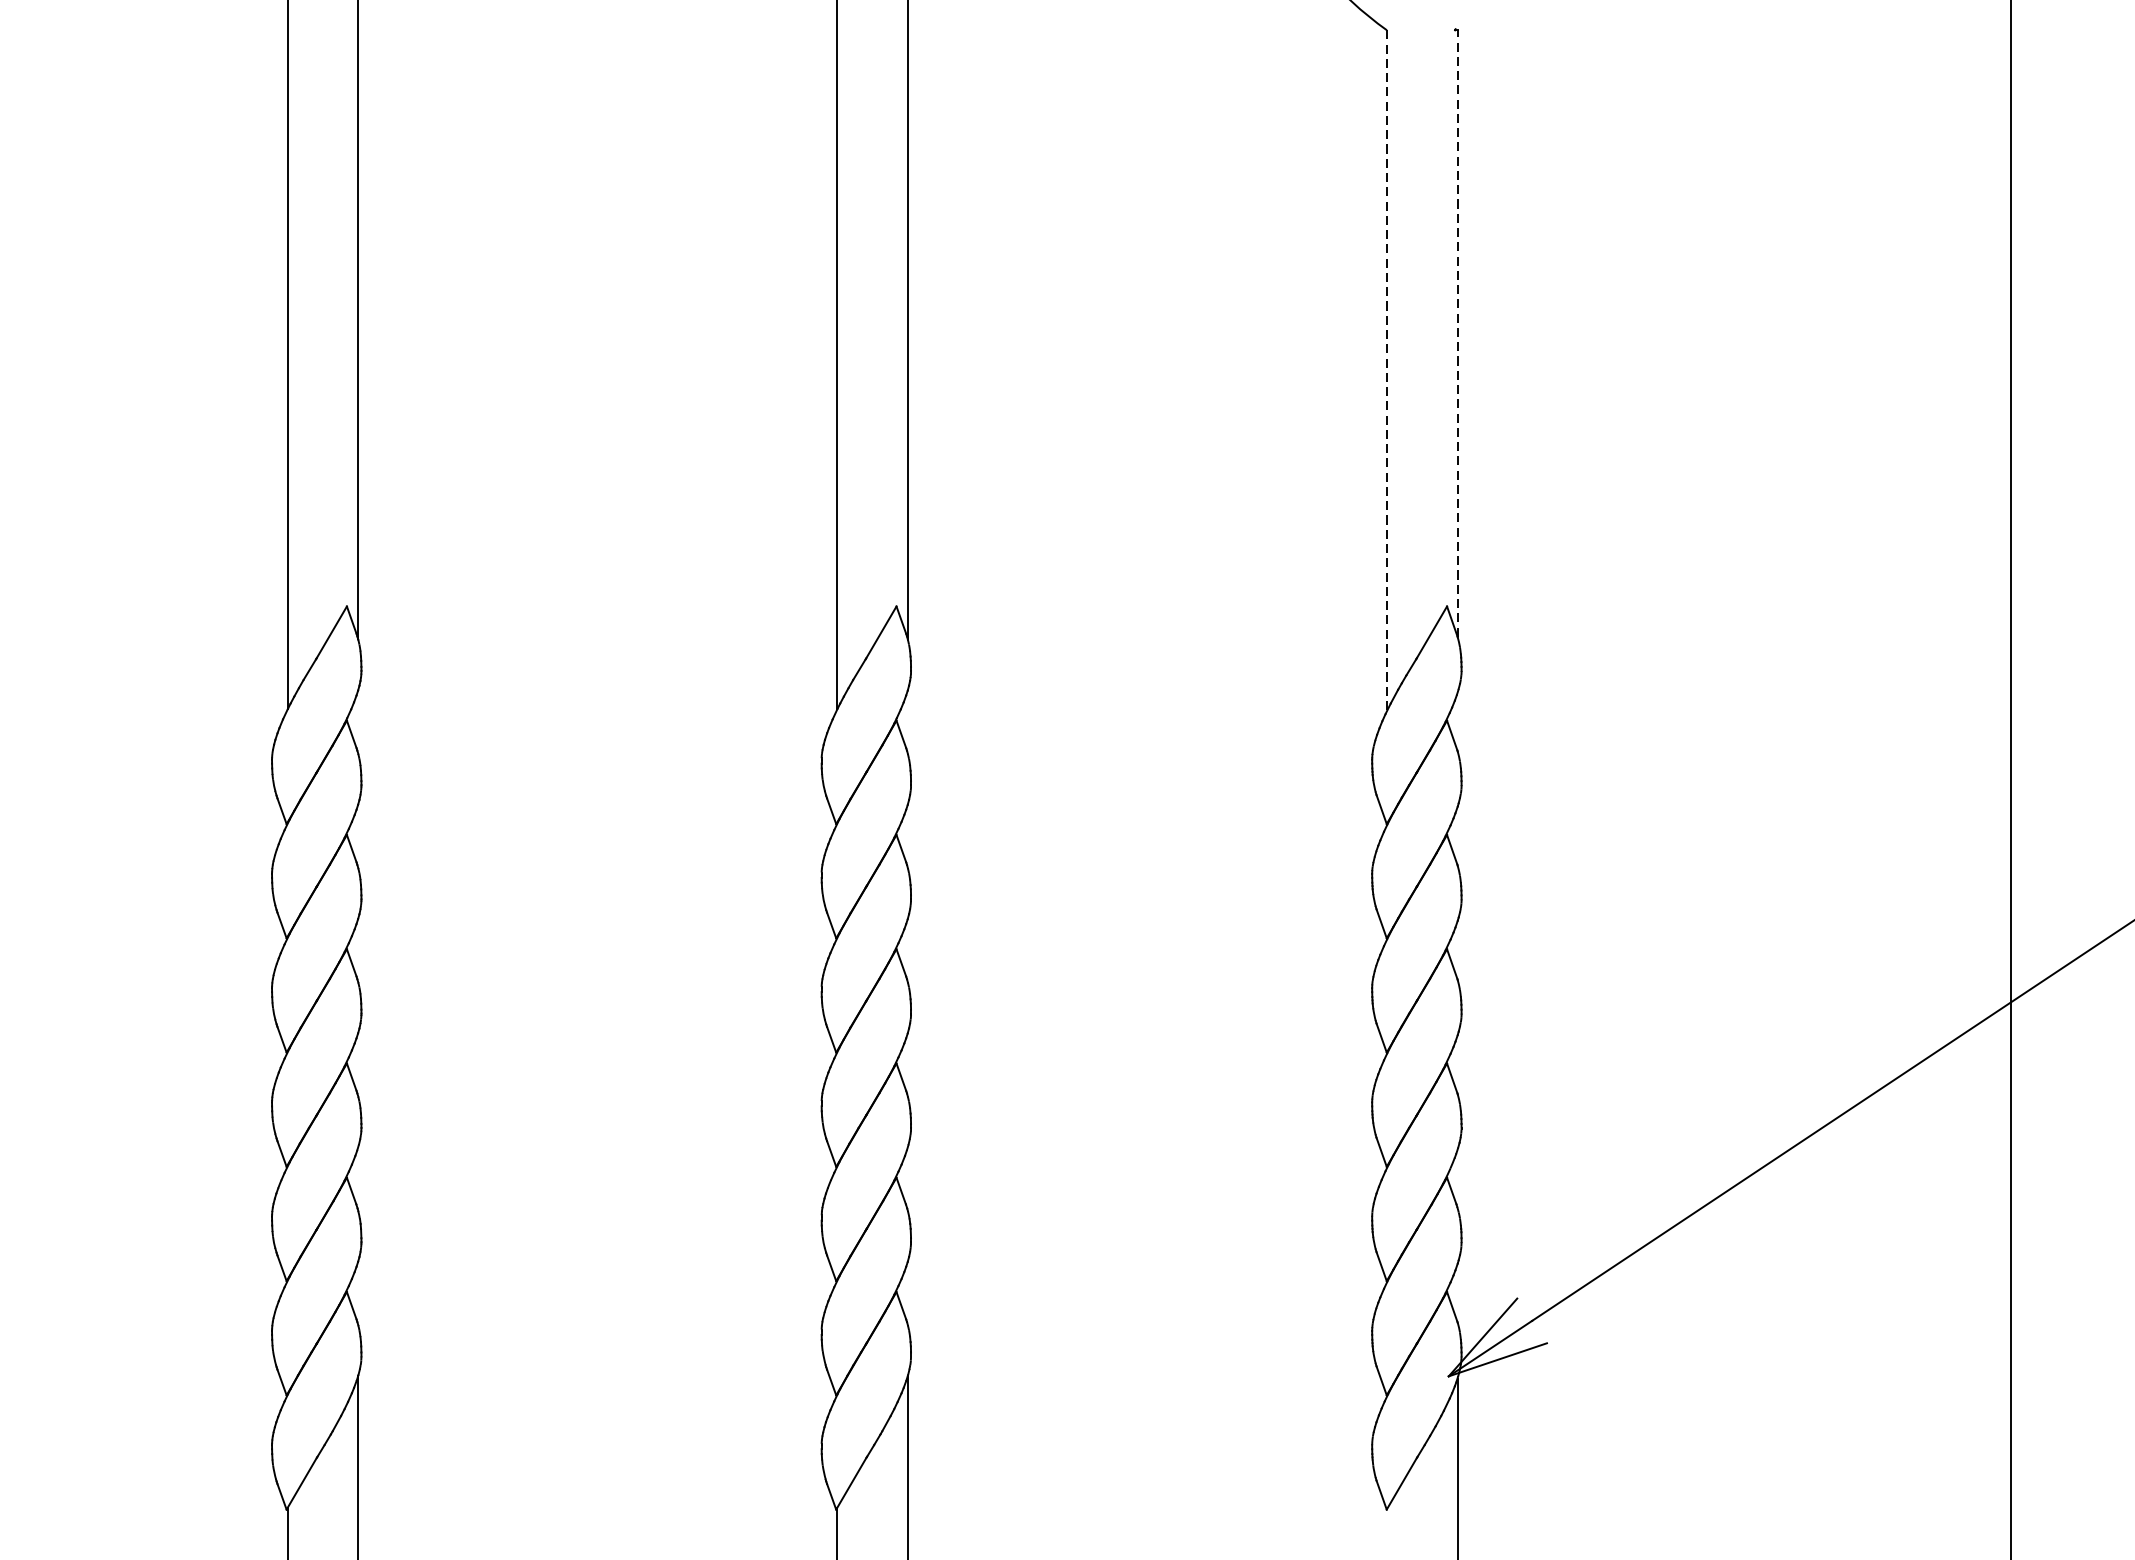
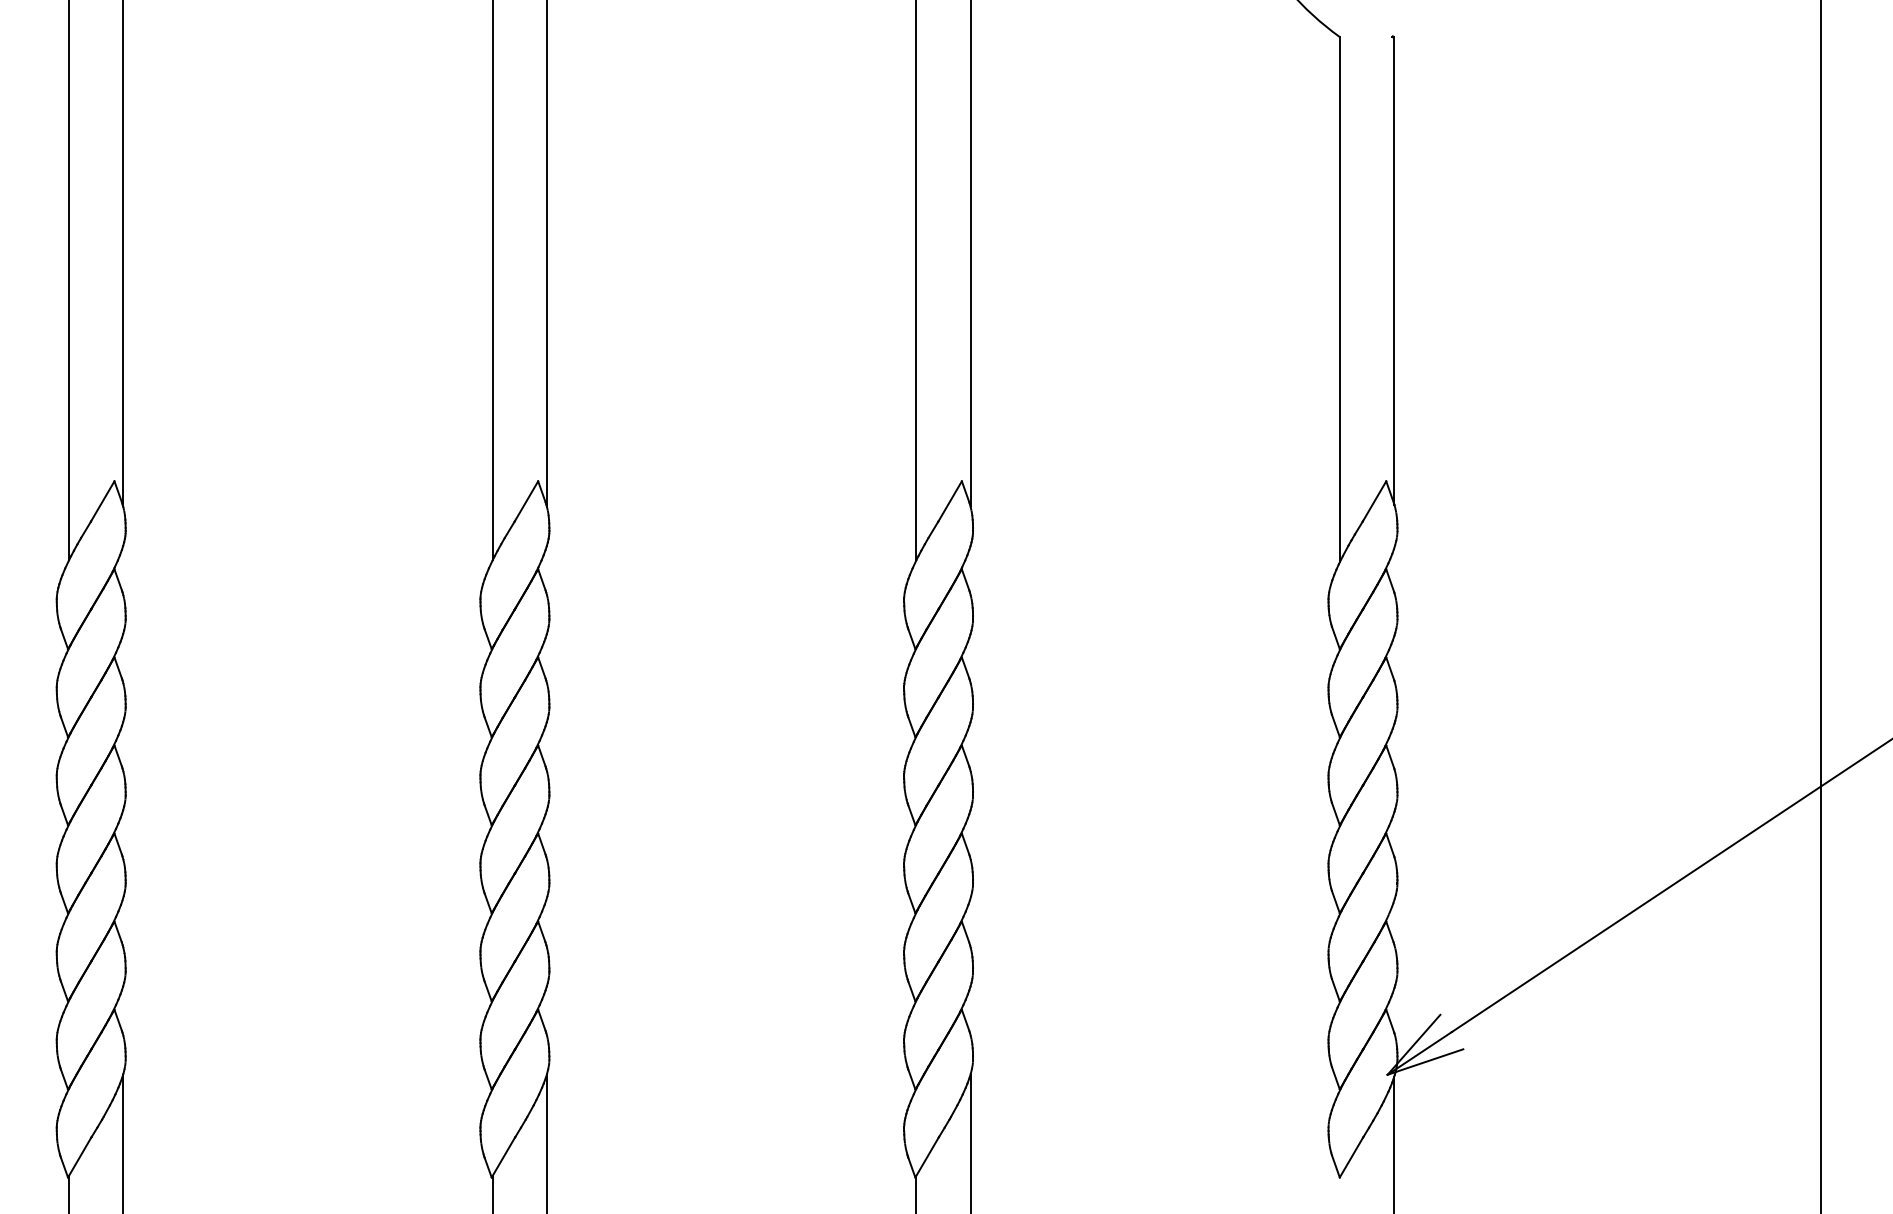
line: (1457, 333) -> (1394, 270), dashed -> solid
line: (1386, 371) -> (1339, 300), dashed -> solid

